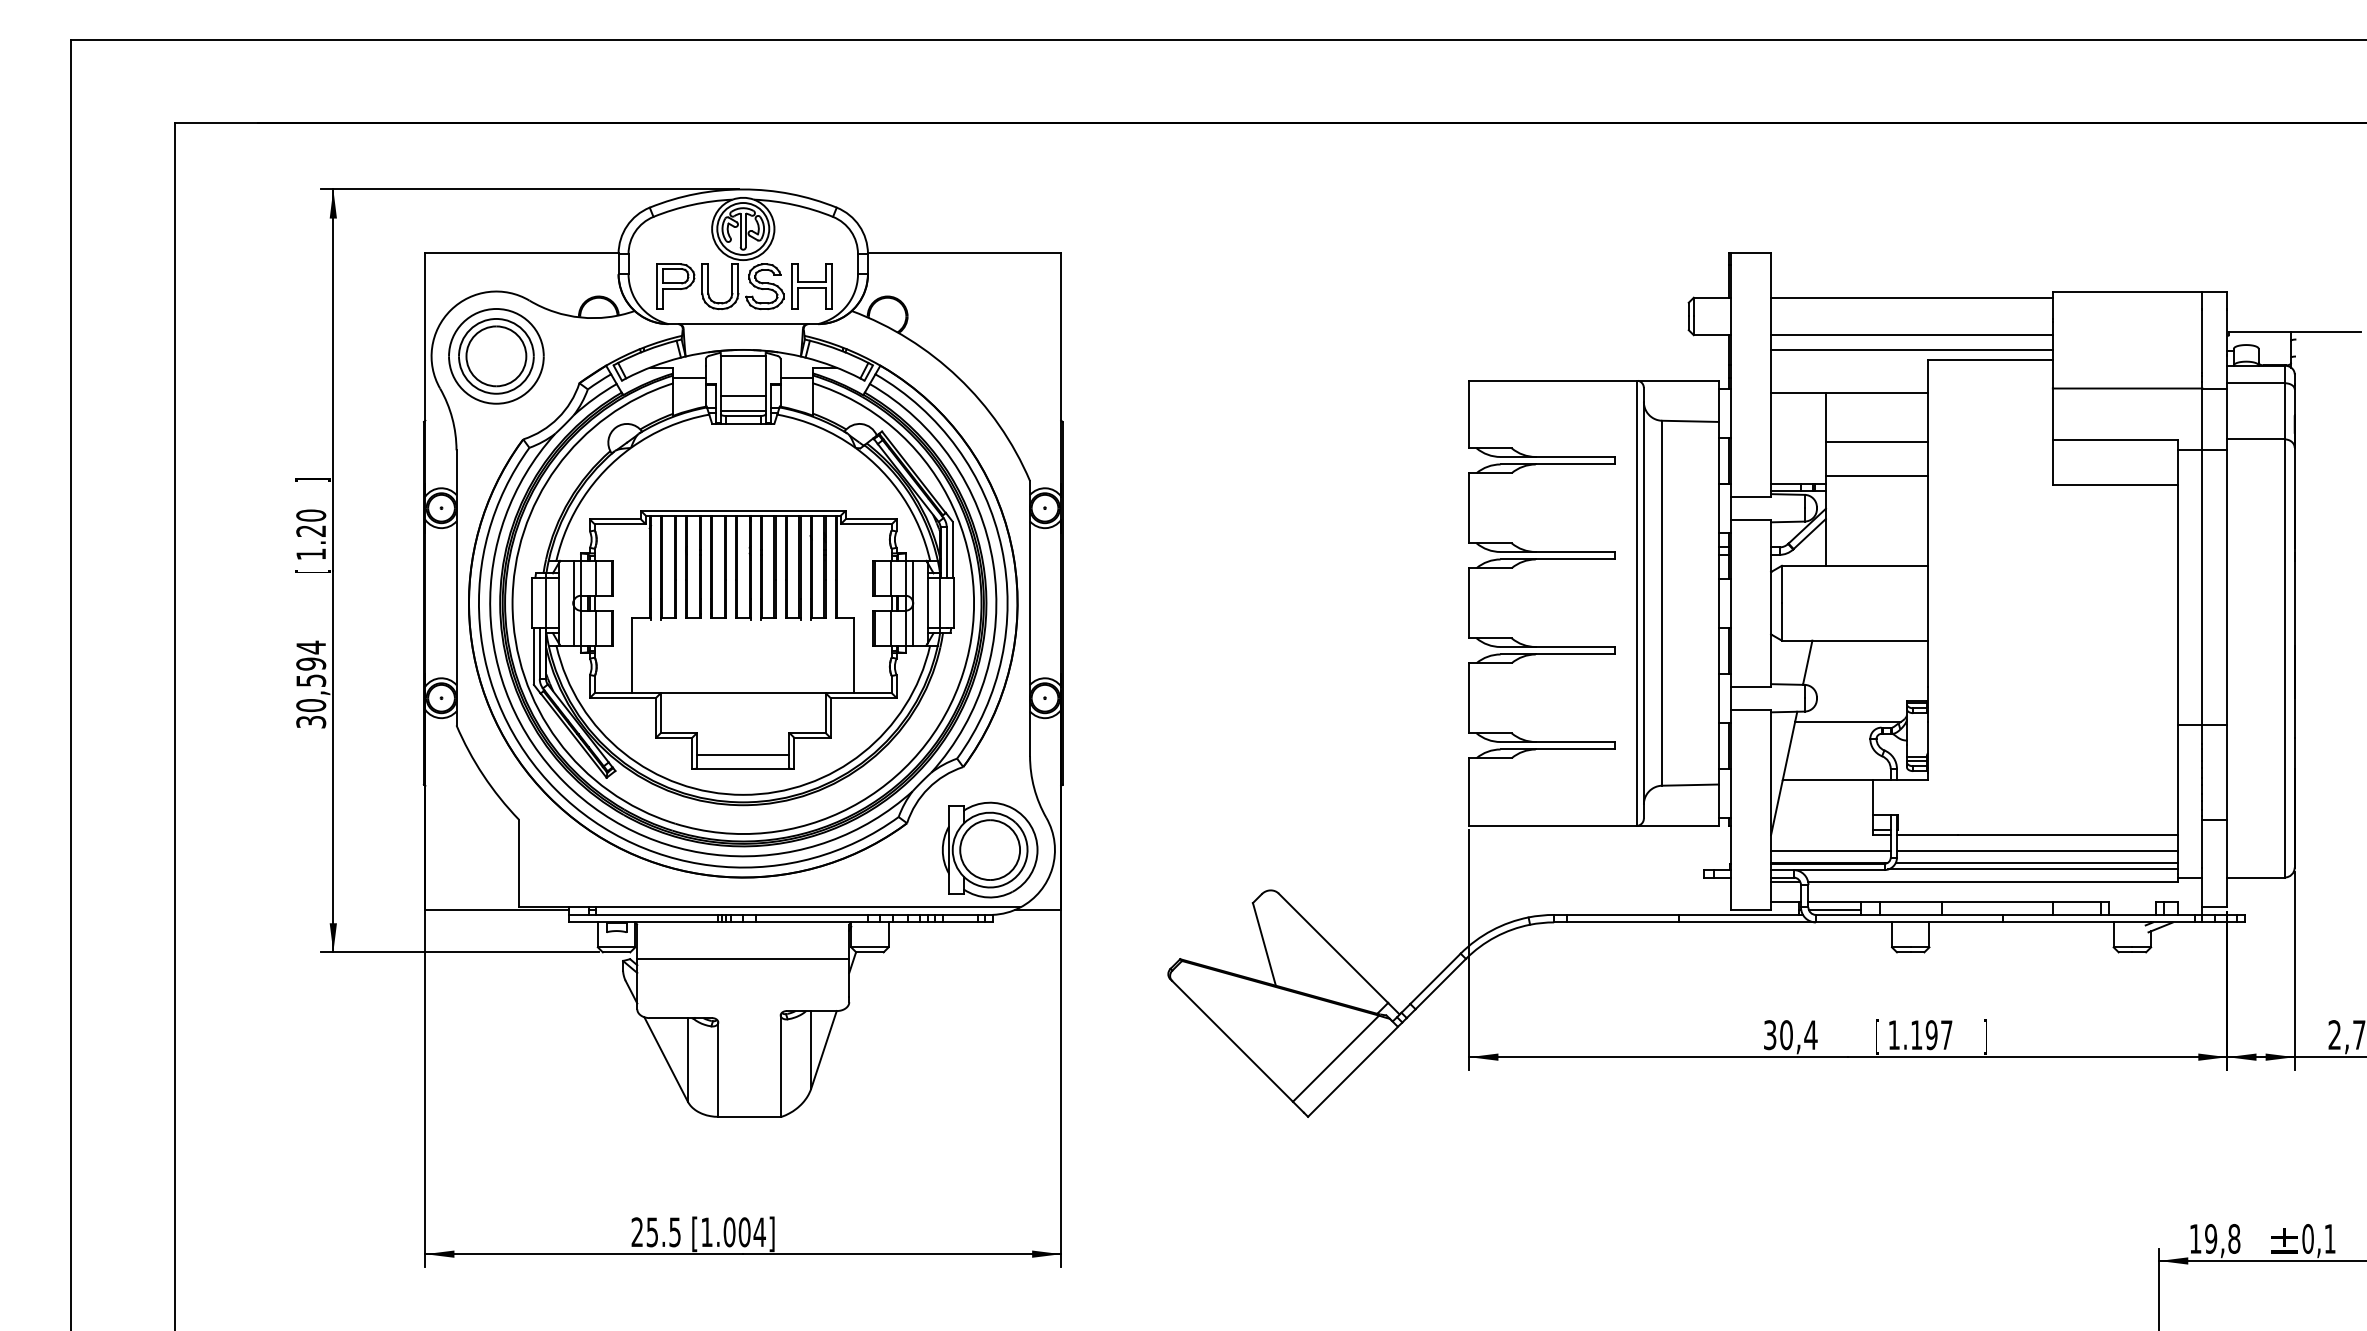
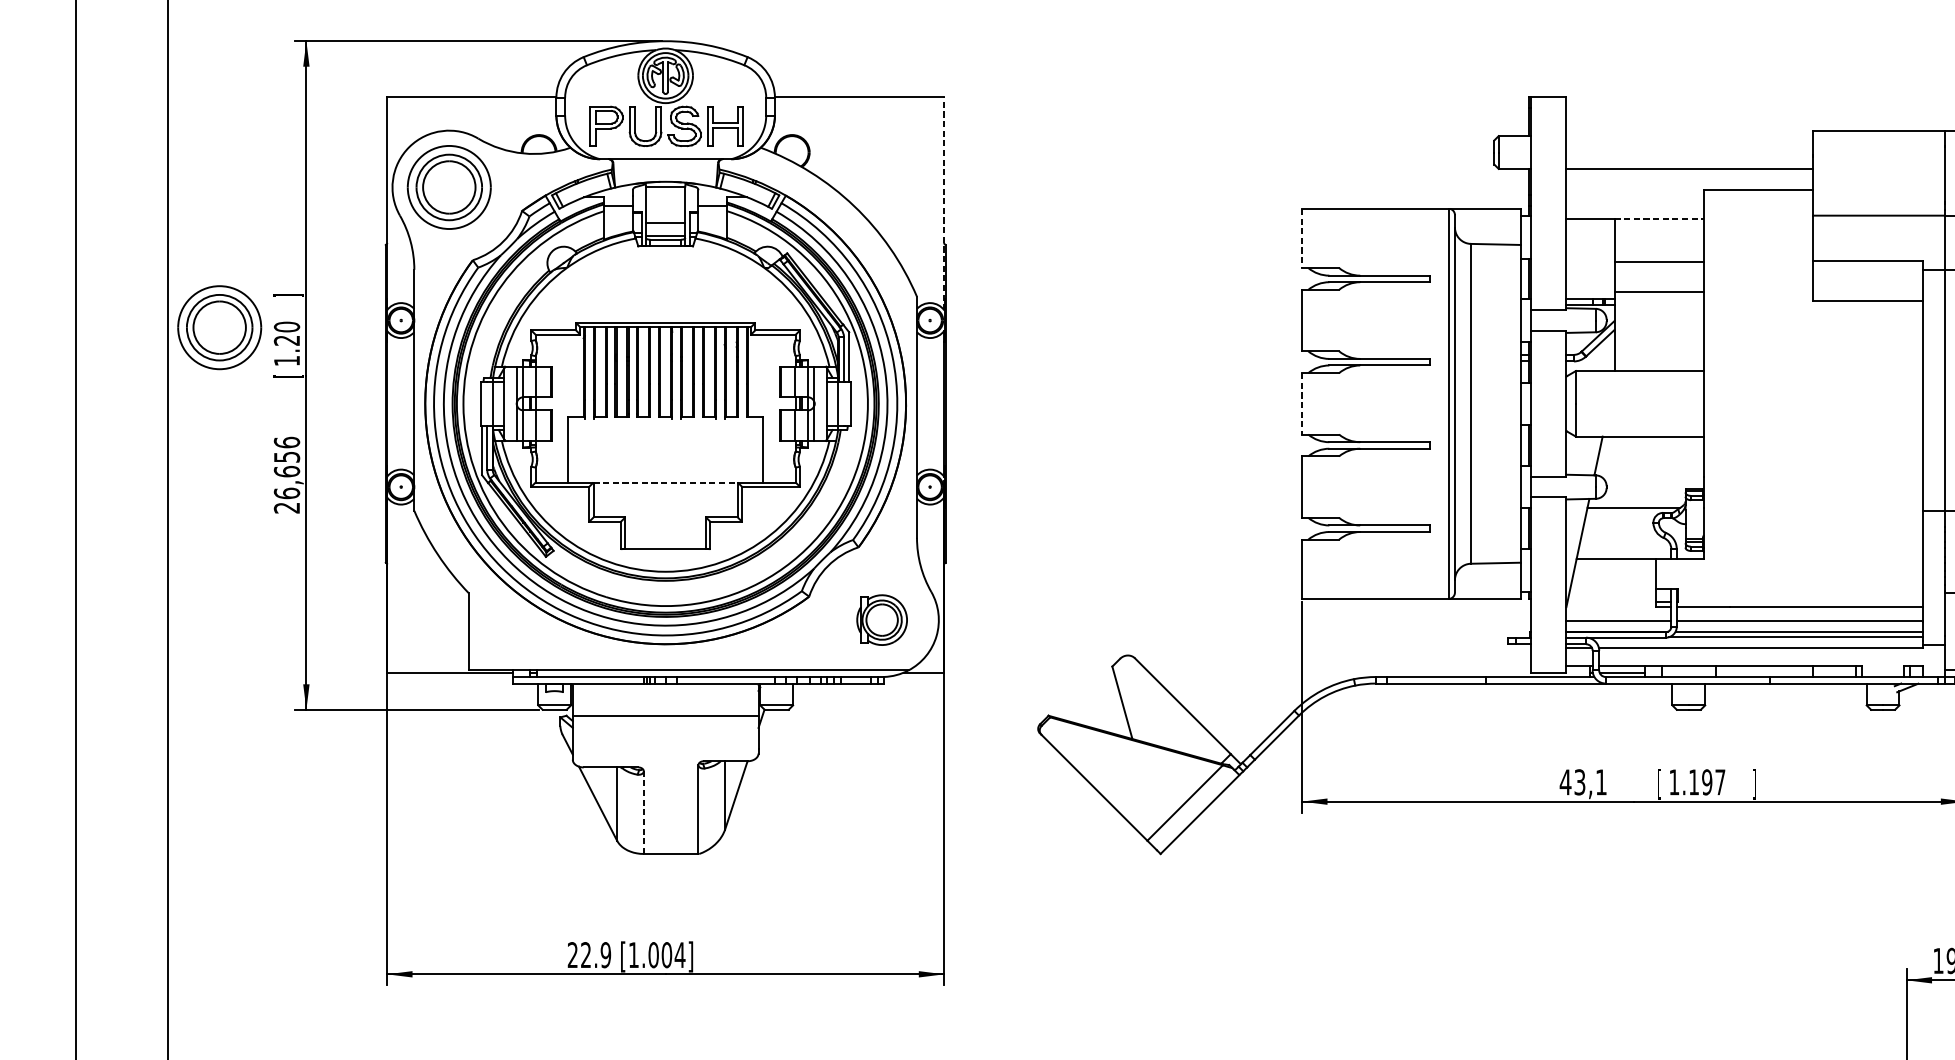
line: (1911, 297) -> (1689, 135), removed
line: (1911, 349) -> (1689, 181), removed
line: (1061, 374) -> (944, 203), solid -> dashed
line: (1877, 392) -> (1659, 219), solid -> dashed
line: (1469, 414) -> (1302, 238), solid -> dashed
part: (234, 516) -> (219, 327), added
line: (1469, 603) -> (1302, 404), solid -> dashed
text: (311, 684) -> (287, 475), 30,594 -> 26,656
line: (743, 693) -> (665, 482), solid -> dashed
line: (743, 755) -> (665, 537), removed
part: (990, 849) -> (882, 619), size x0.6
text: (1790, 1035) -> (1583, 782), 30,4 -> 43,1
line: (718, 1069) -> (643, 812), solid -> dashed
text: (663, 1232) -> (595, 955), 25.5 -> 22.9

